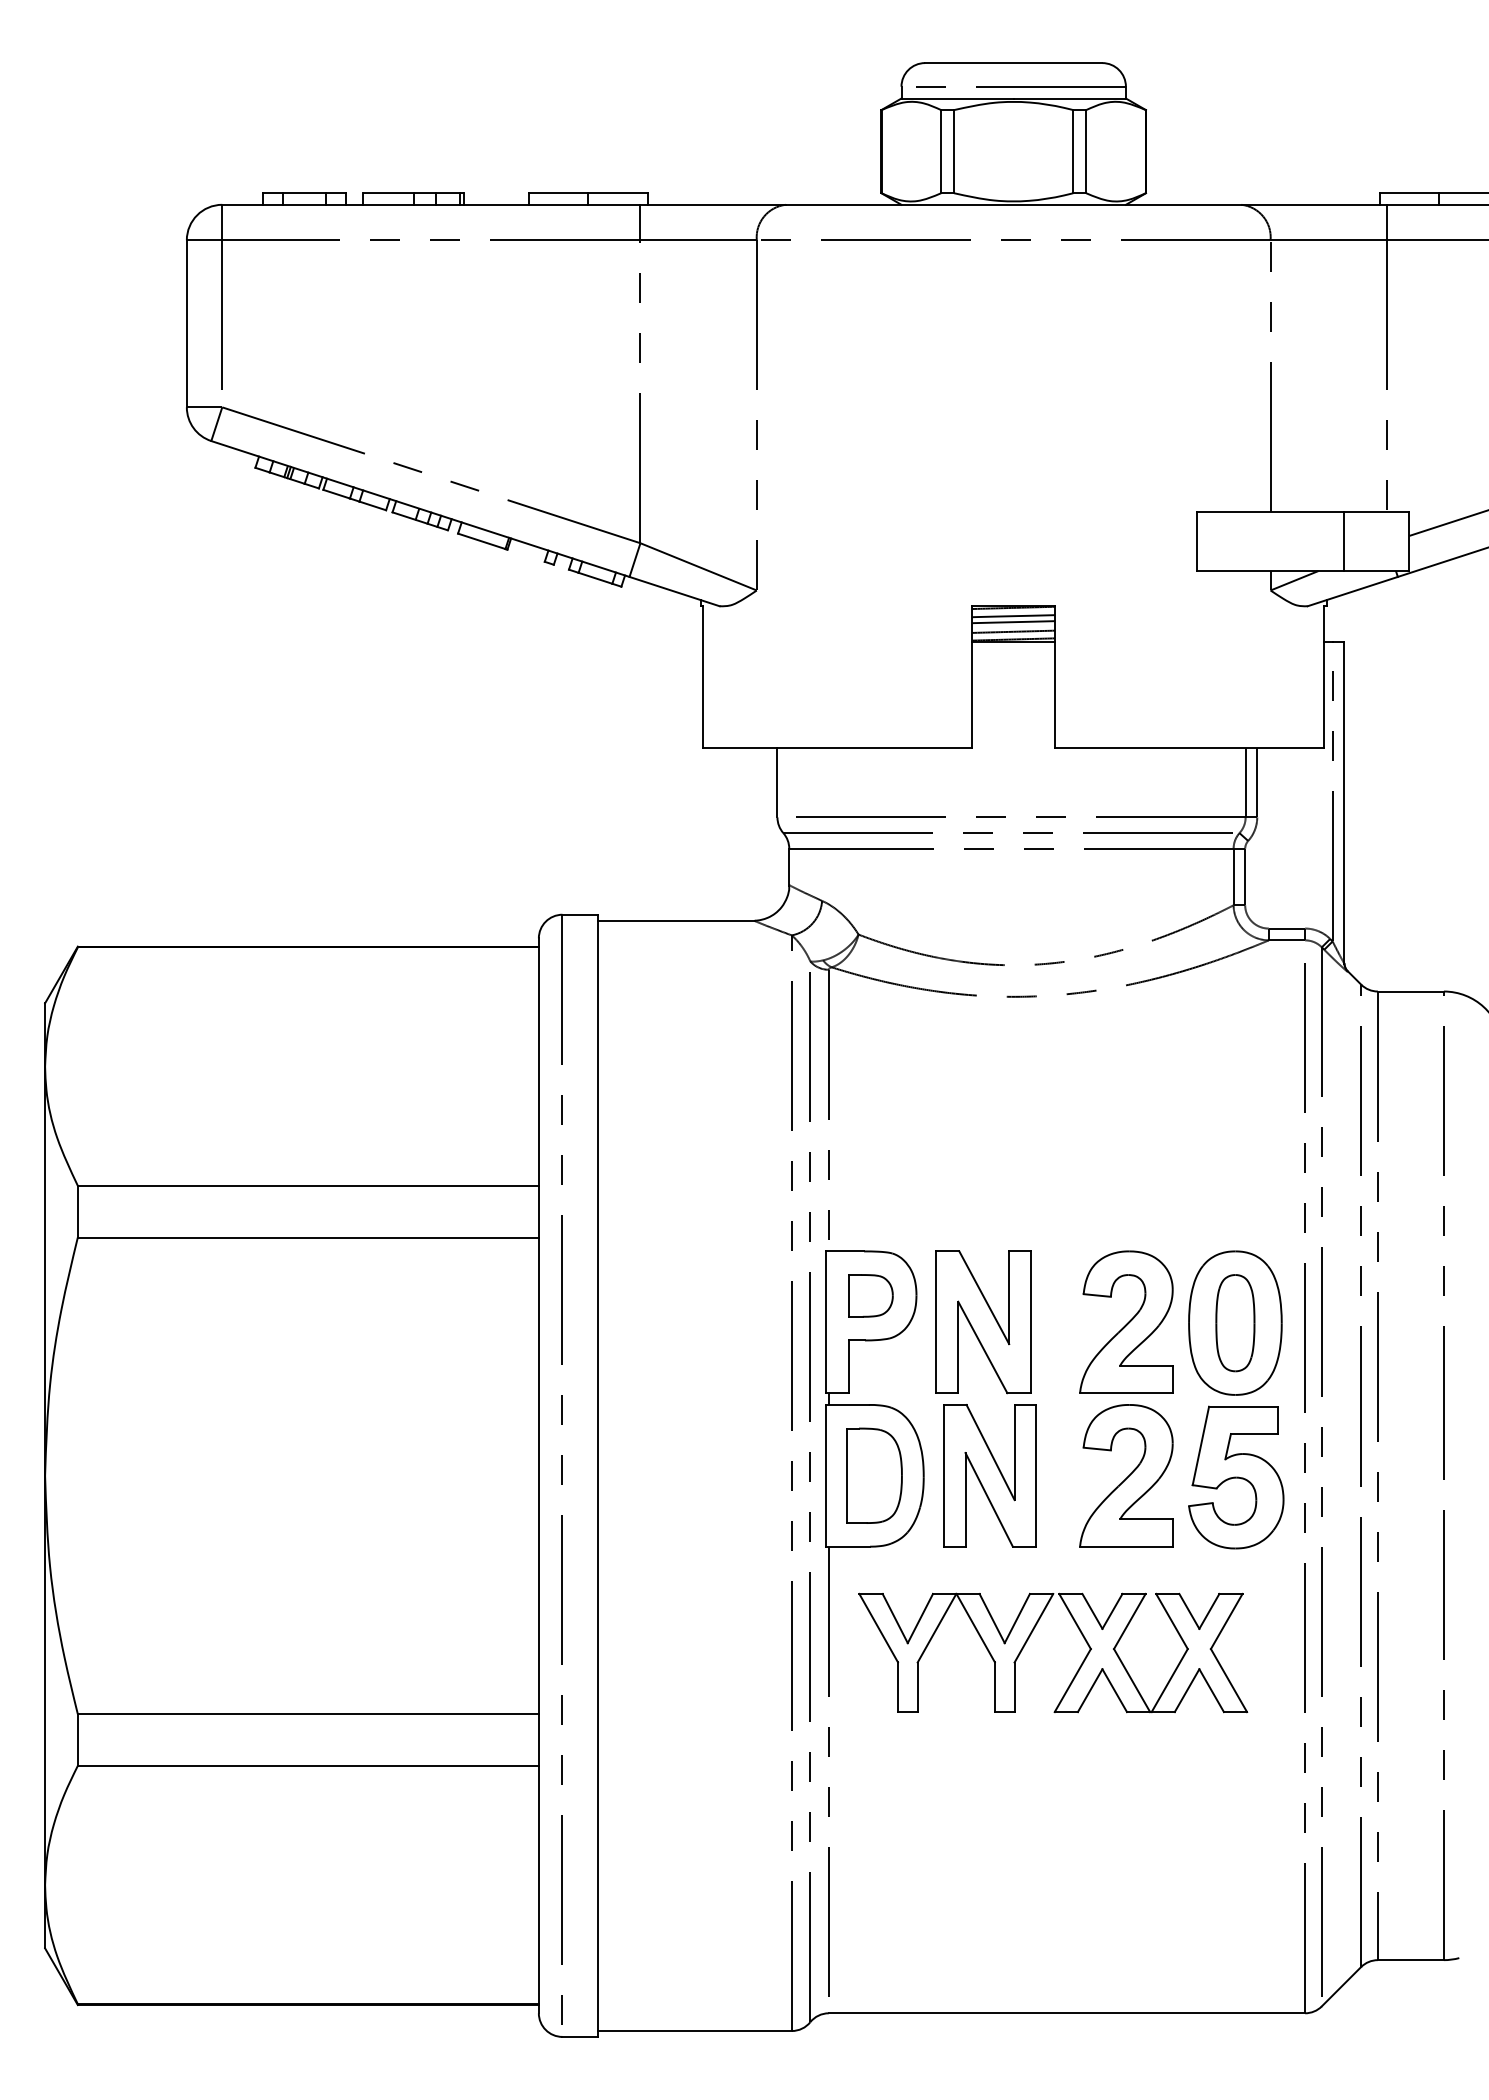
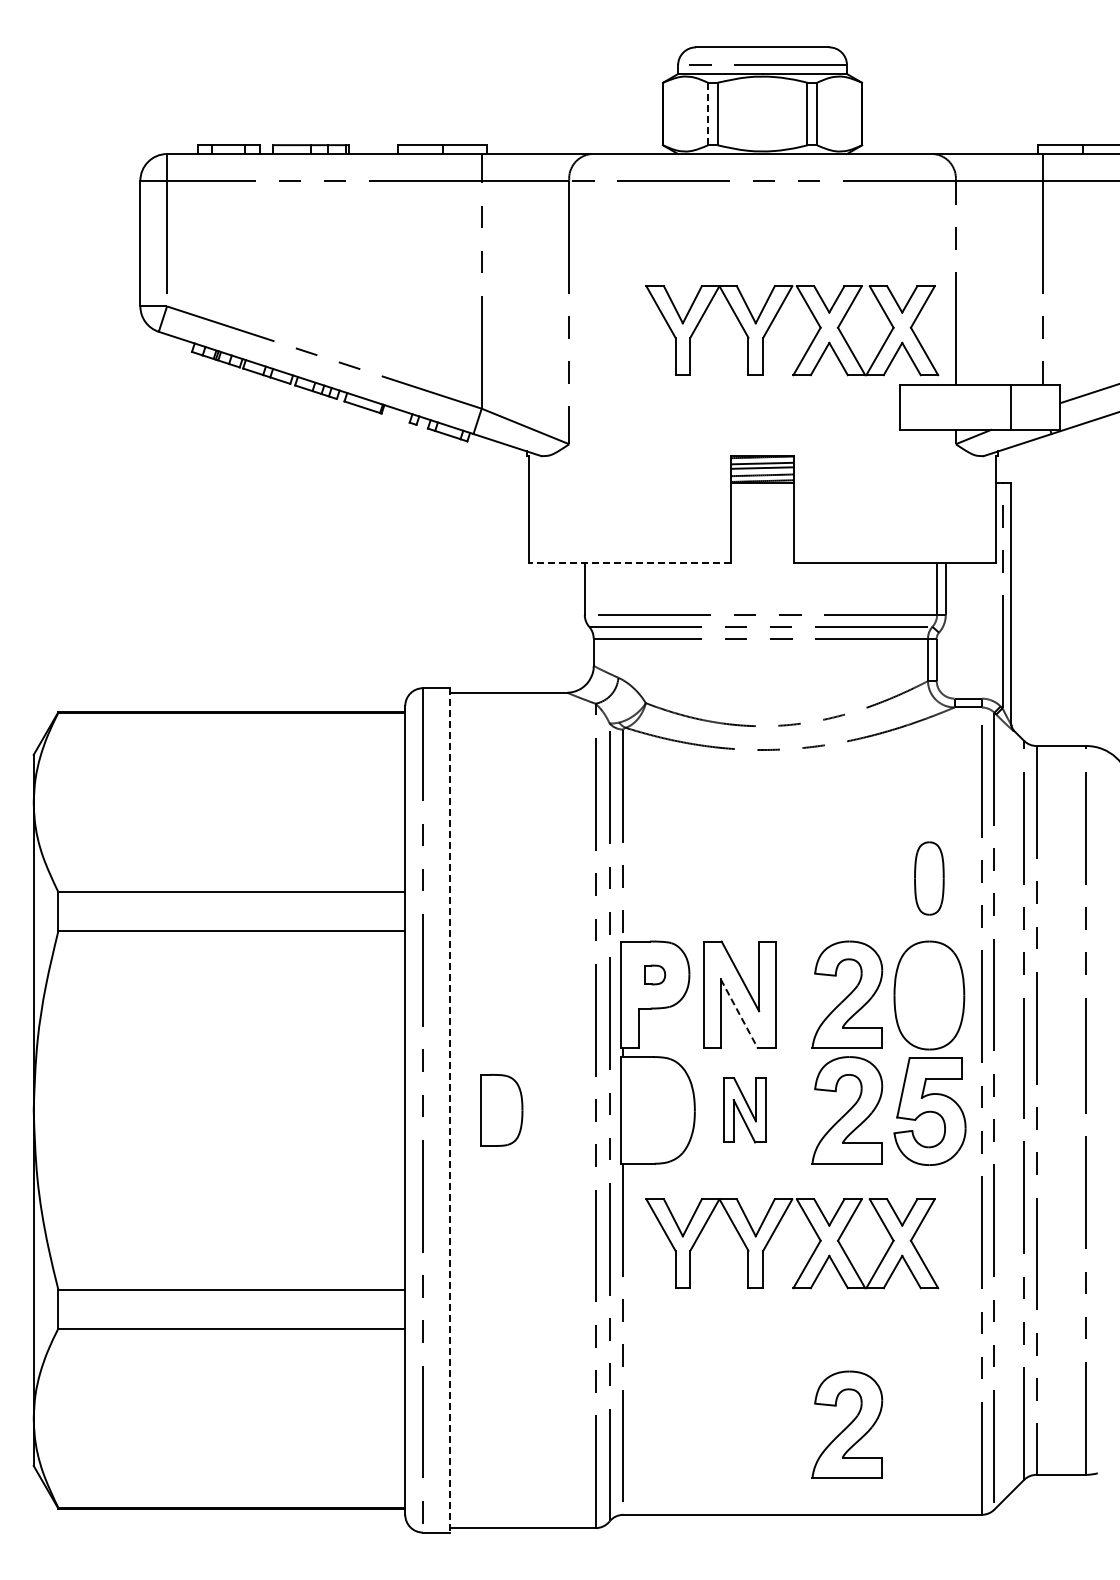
line: (941, 150) -> (708, 113), solid -> dashed
part: (1029, 426) -> (774, 320), added
line: (836, 747) -> (629, 562), solid -> dashed
part: (871, 1295) -> (655, 974), size x0.6
part: (1235, 1323) -> (929, 878), moved
line: (983, 1348) -> (739, 1014), solid -> dashed
line: (597, 1475) -> (449, 1110), solid -> dashed
part: (874, 1475) -> (501, 1110), moved
part: (989, 1475) -> (744, 1110), size x0.6
part: (1126, 1893) -> (847, 1424), added

